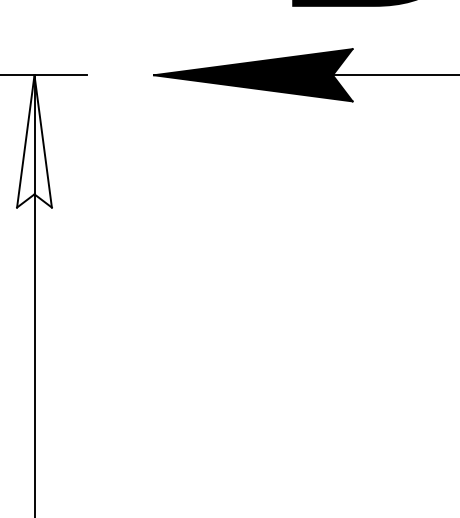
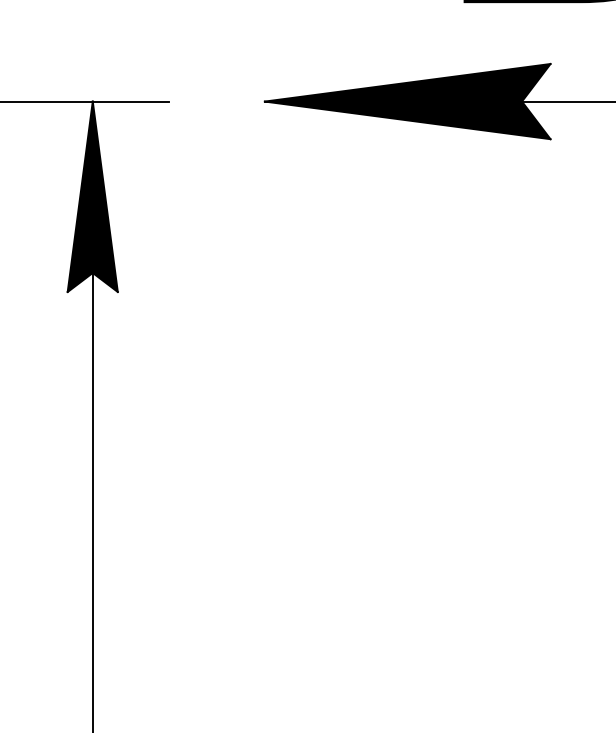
fill: (34, 141) -> (92, 196), added

